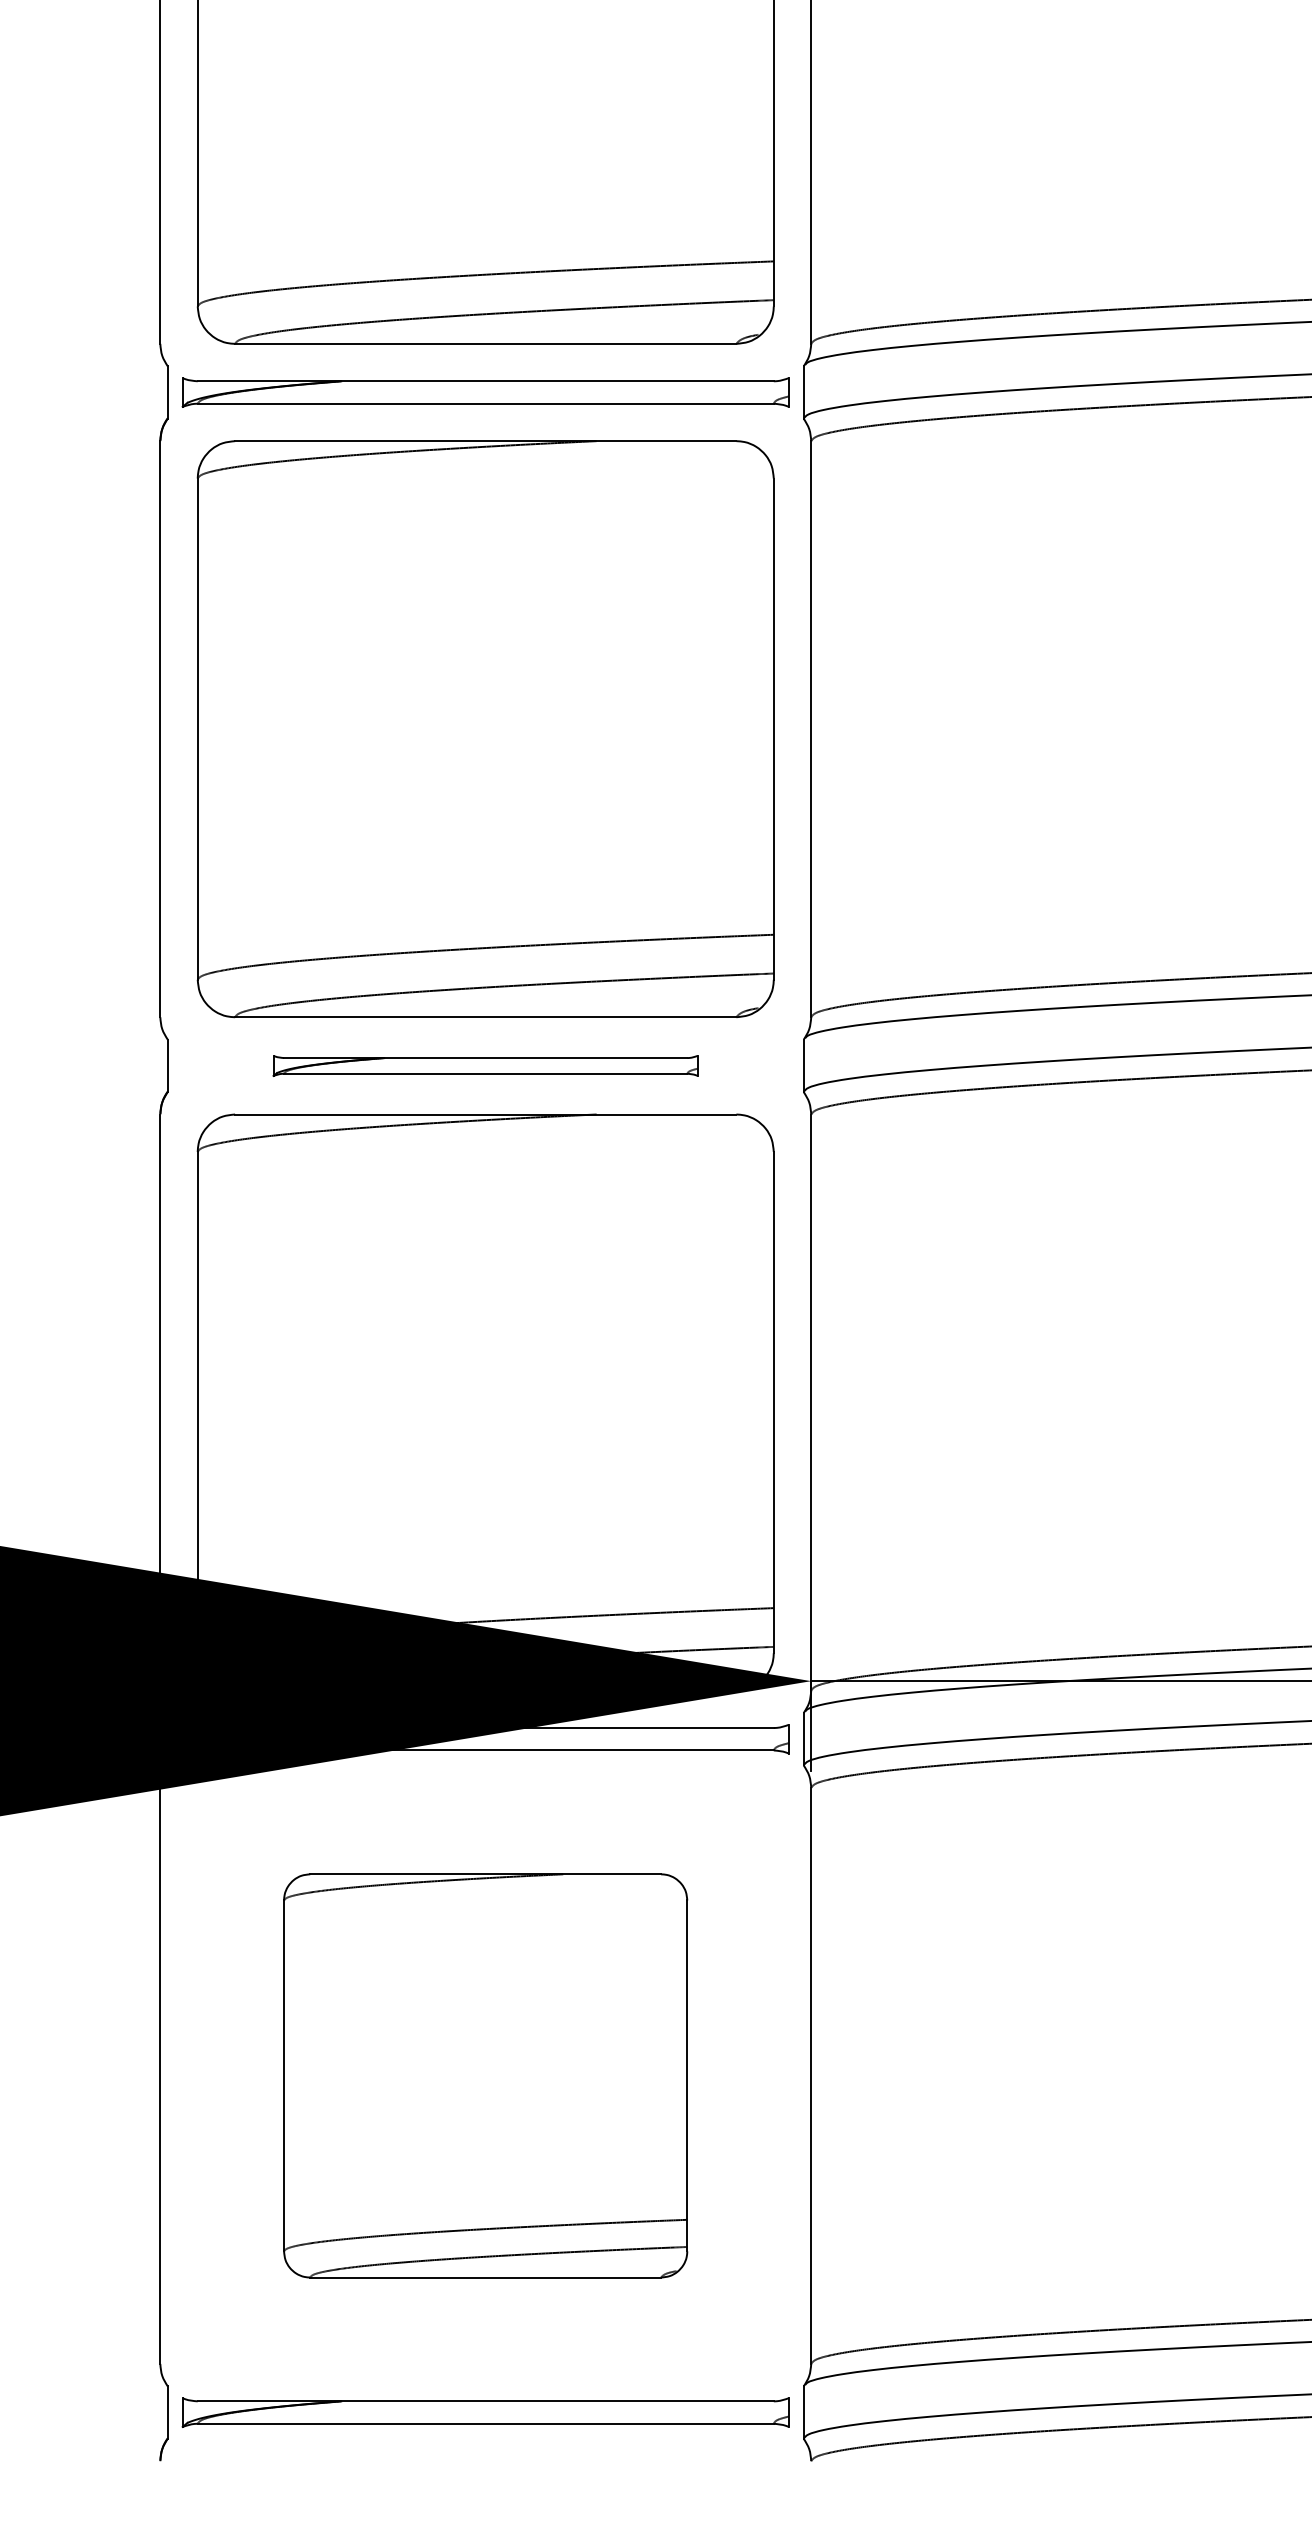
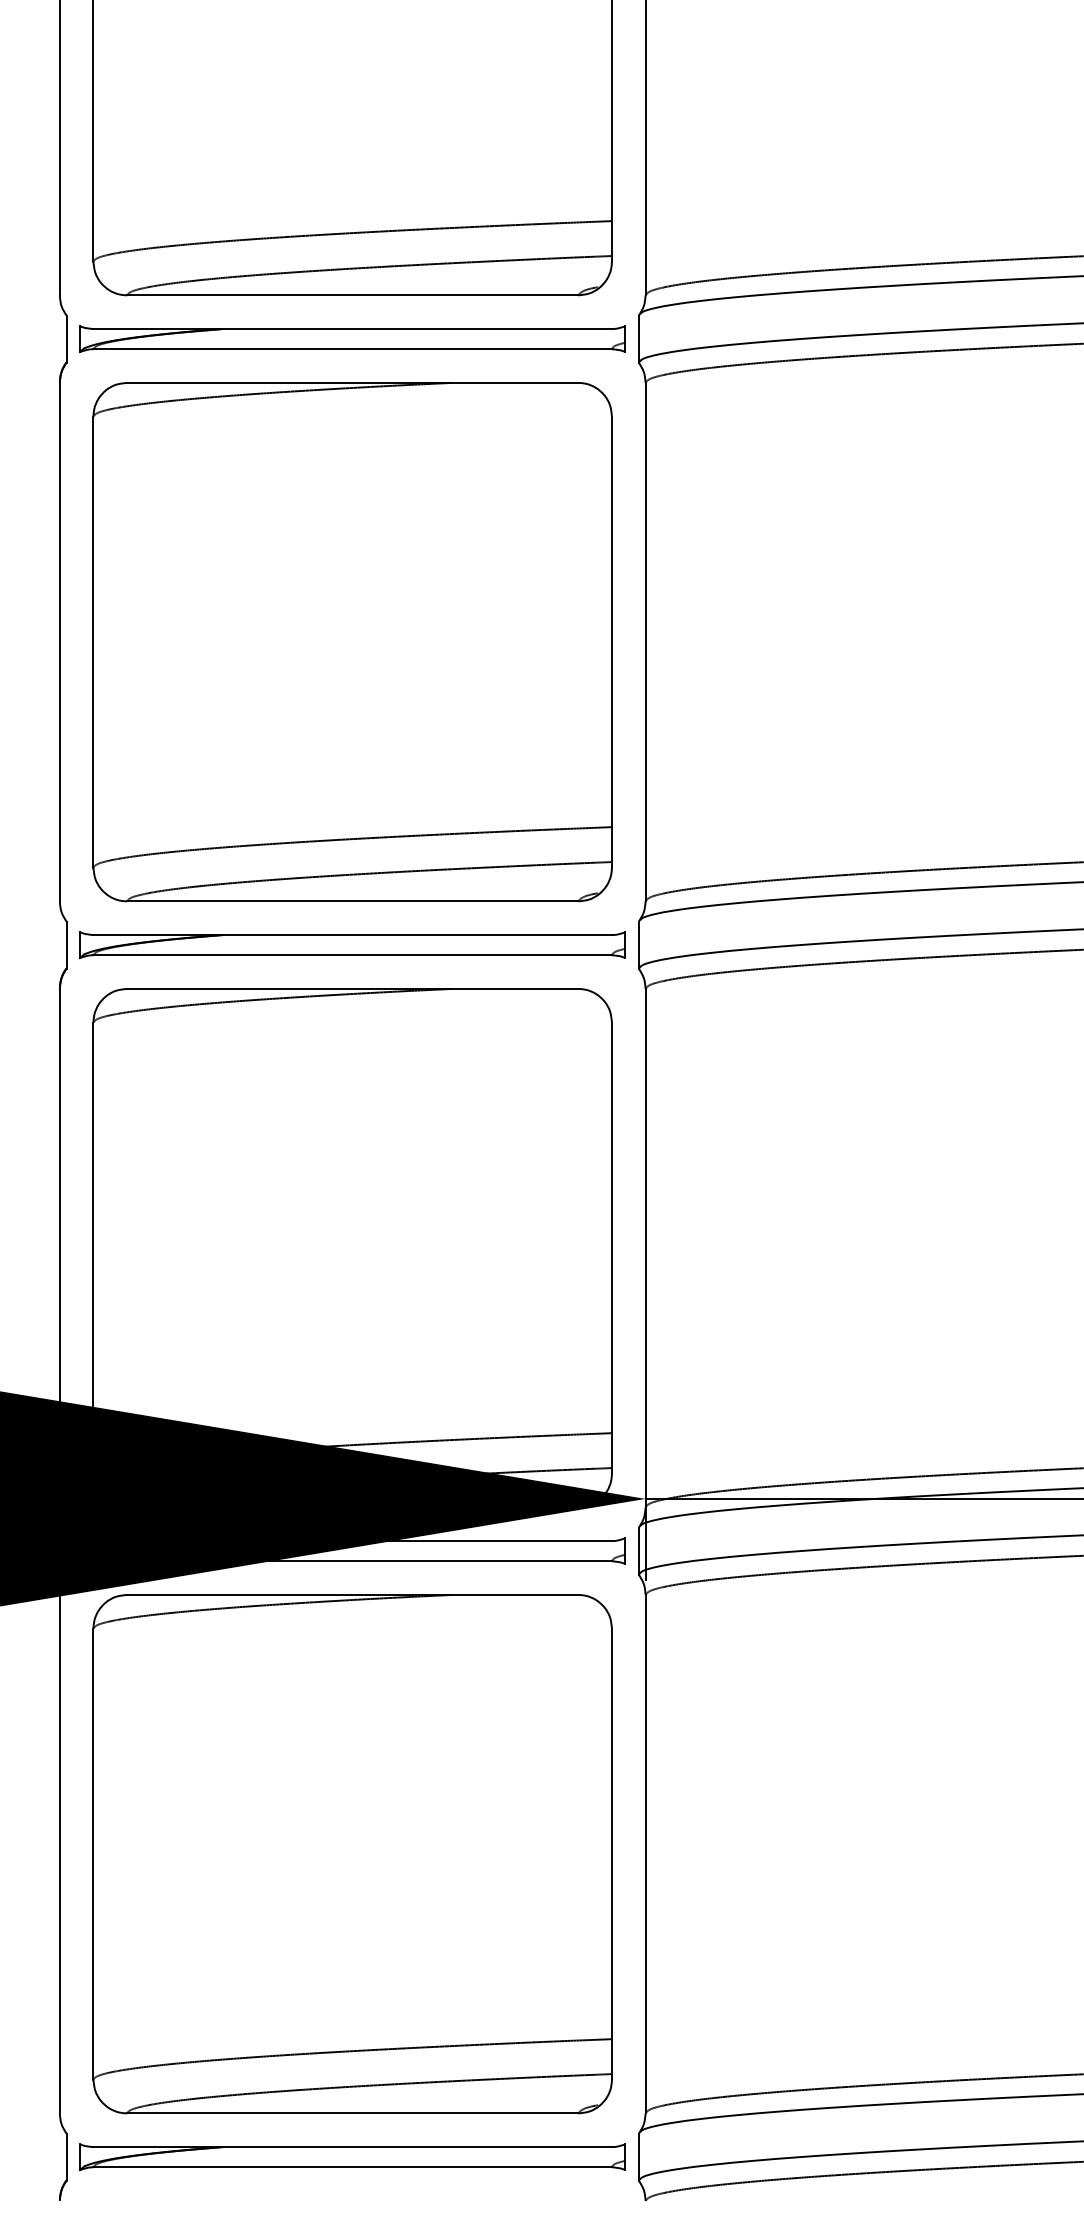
part: (485, 1065) -> (352, 944), size x1.43
part: (485, 2075) -> (352, 1853), size x1.43

